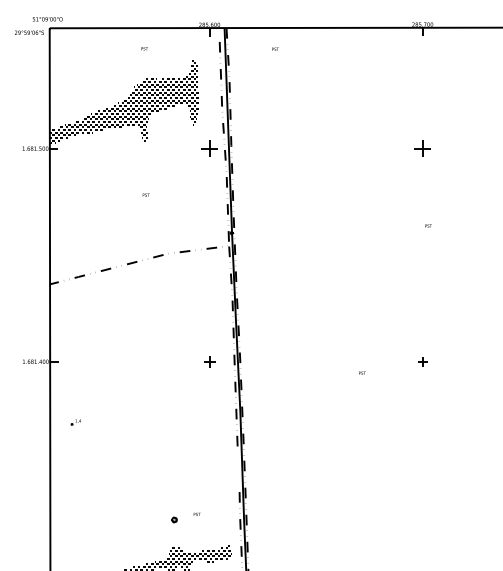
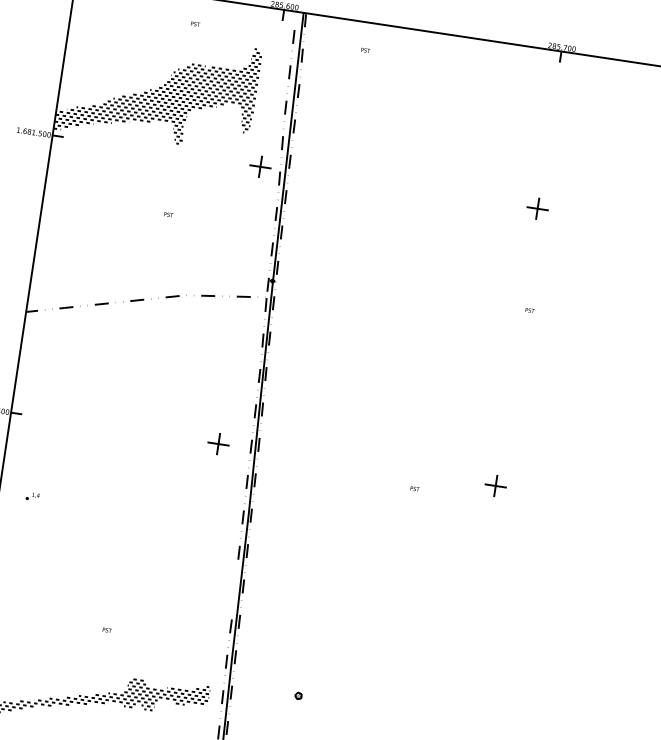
part: (209, 361) -> (218, 443), size x1.43
part: (422, 361) -> (495, 485), size x1.67
text: (196, 513) -> (106, 629), moved
part: (174, 519) -> (298, 695), moved

